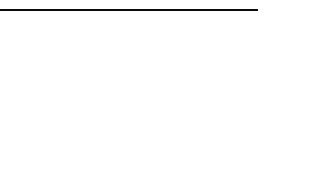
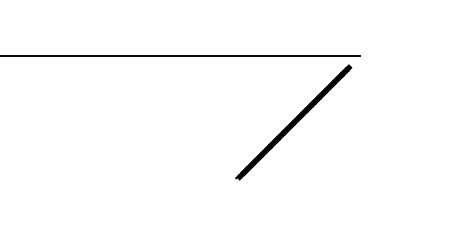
part: (202, 65) -> (293, 122), added

